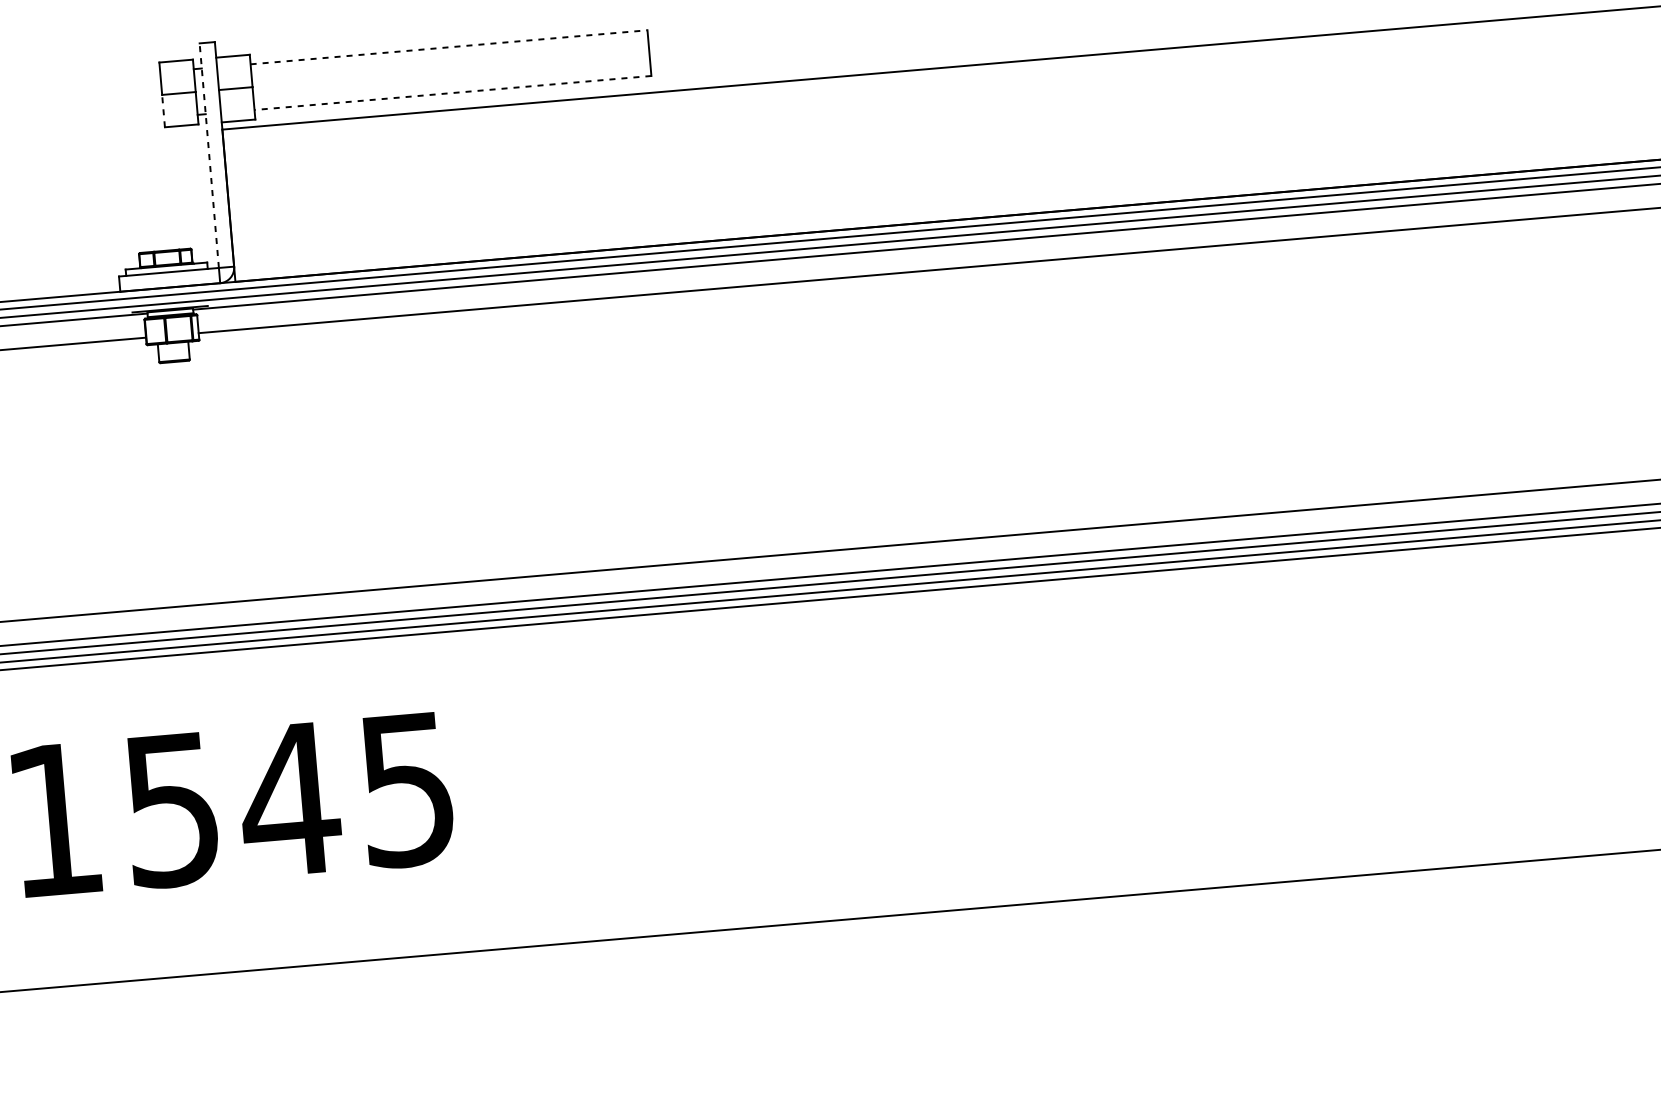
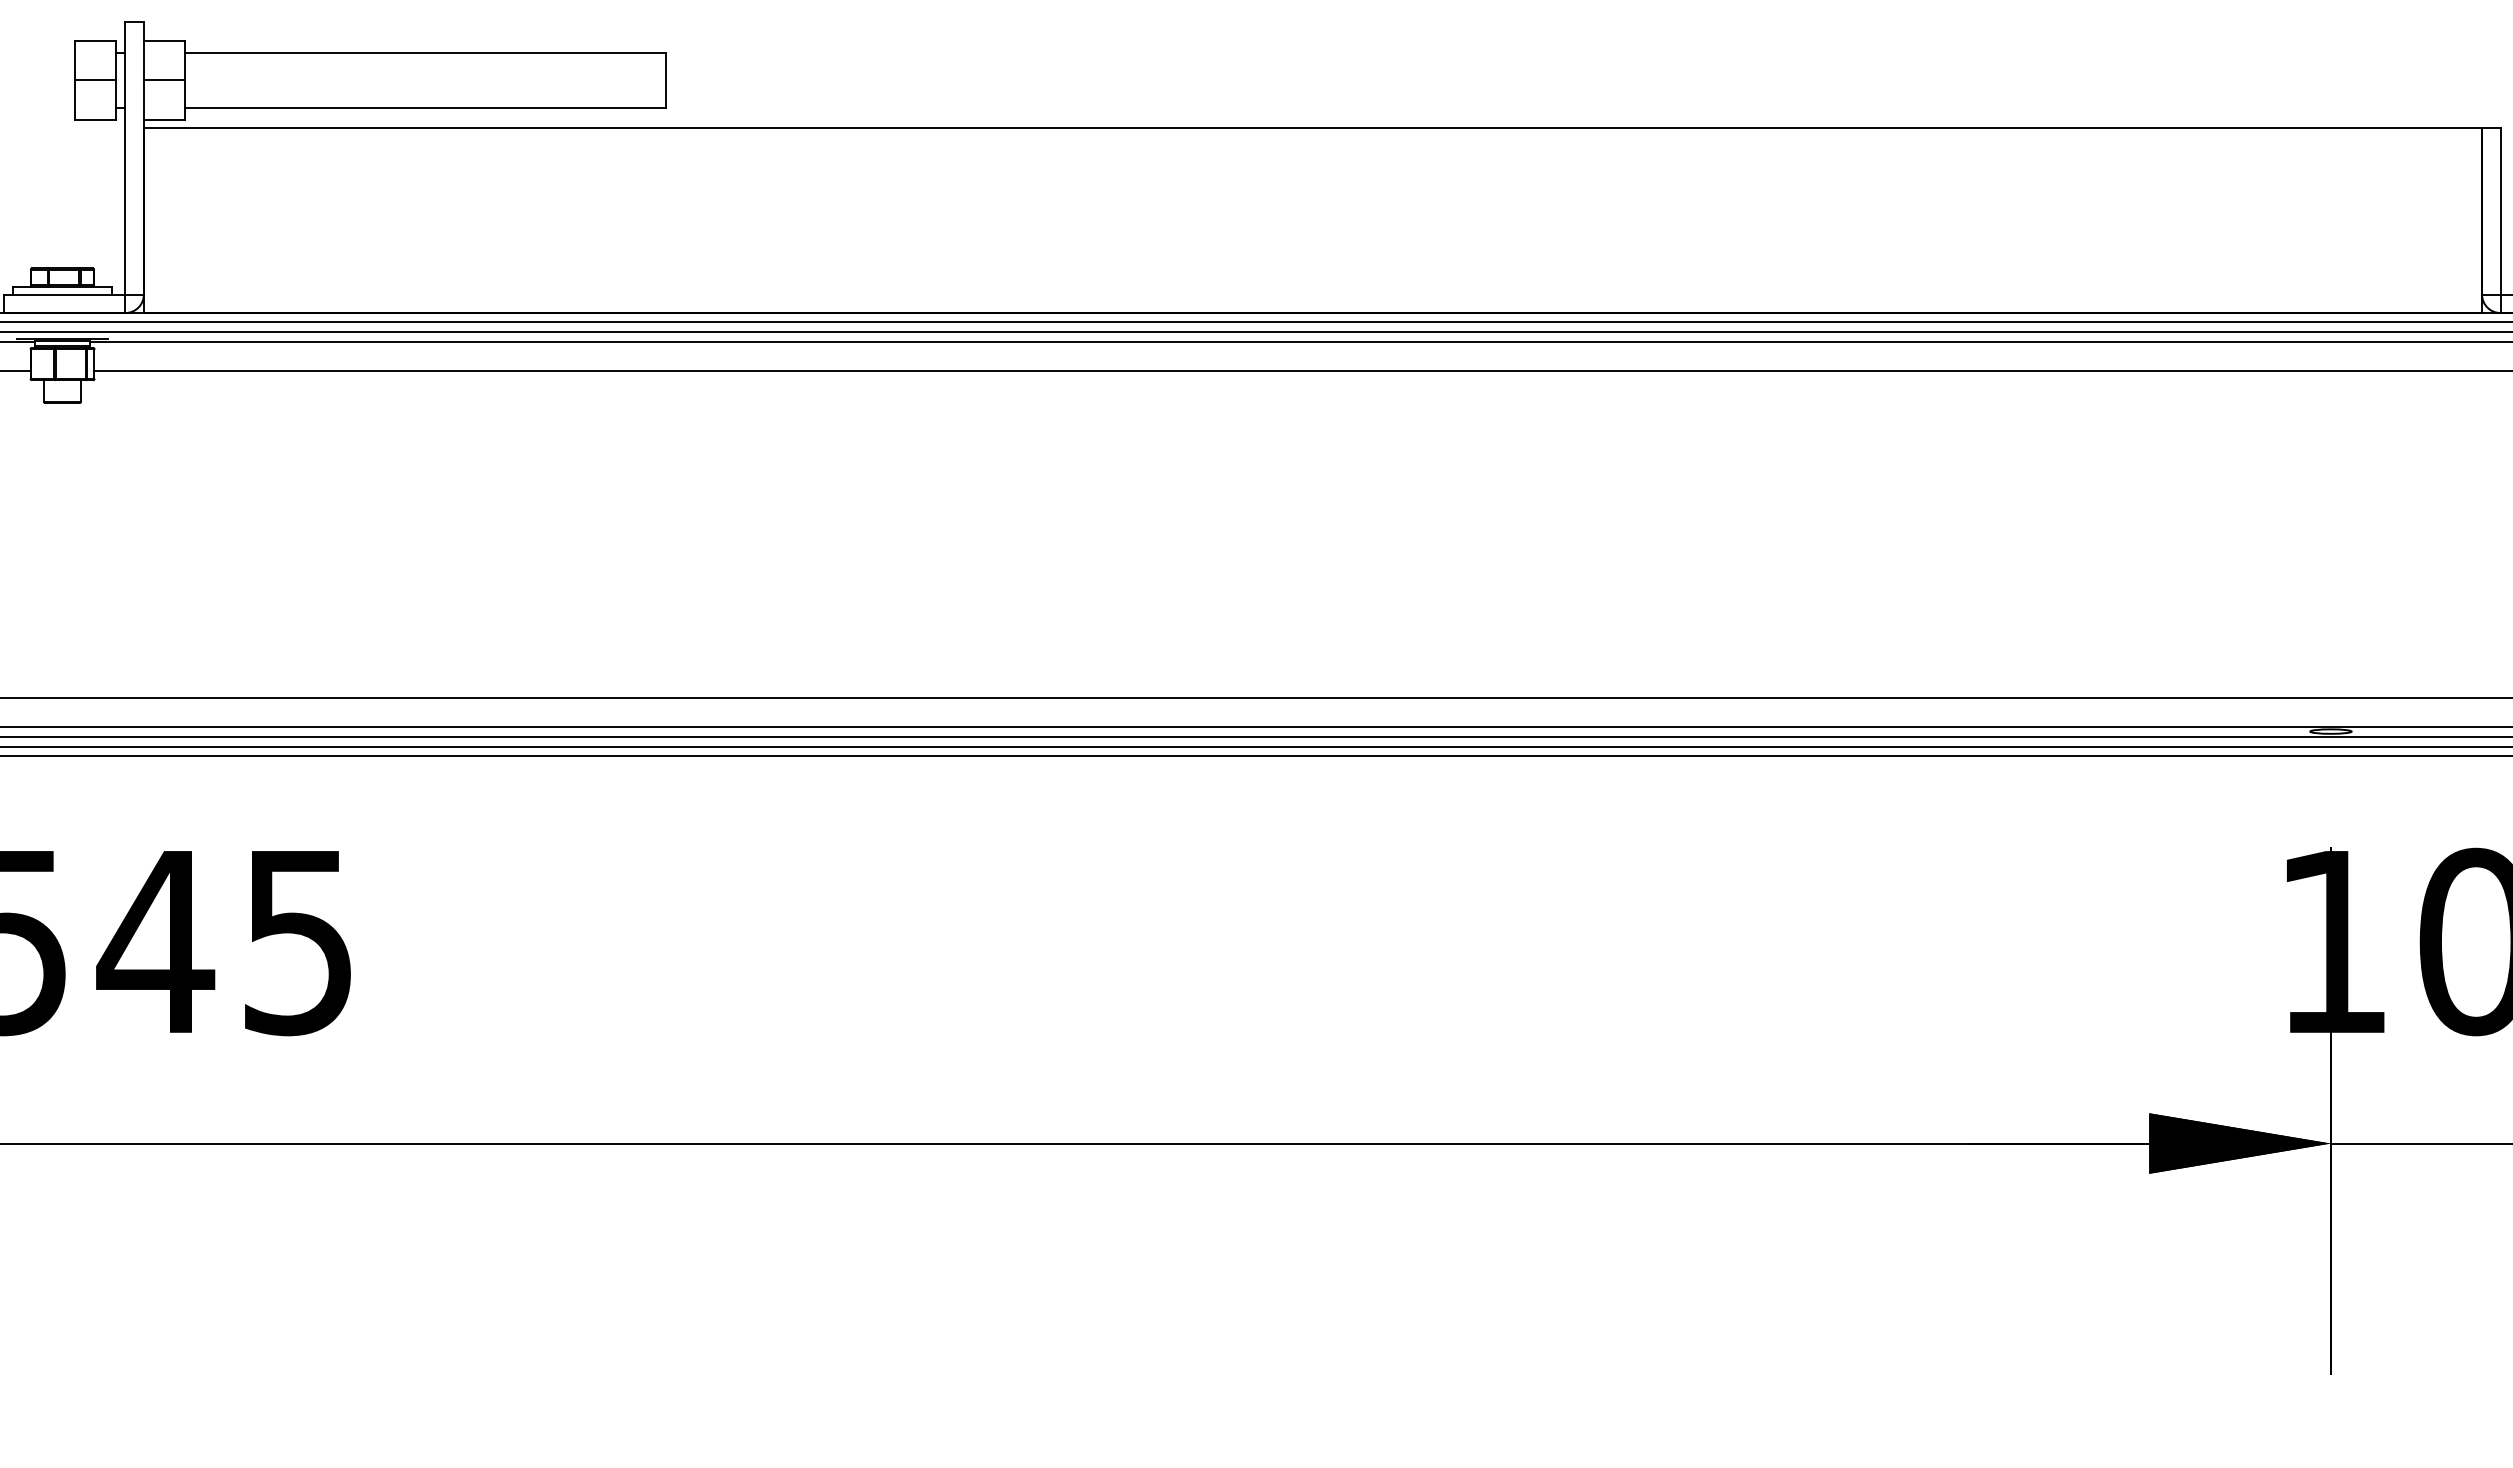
line: (449, 47) -> (425, 52), dashed -> solid
line: (453, 93) -> (425, 108), dashed -> solid
line: (163, 111) -> (74, 100), dashed -> solid
line: (209, 154) -> (125, 157), dashed -> solid

